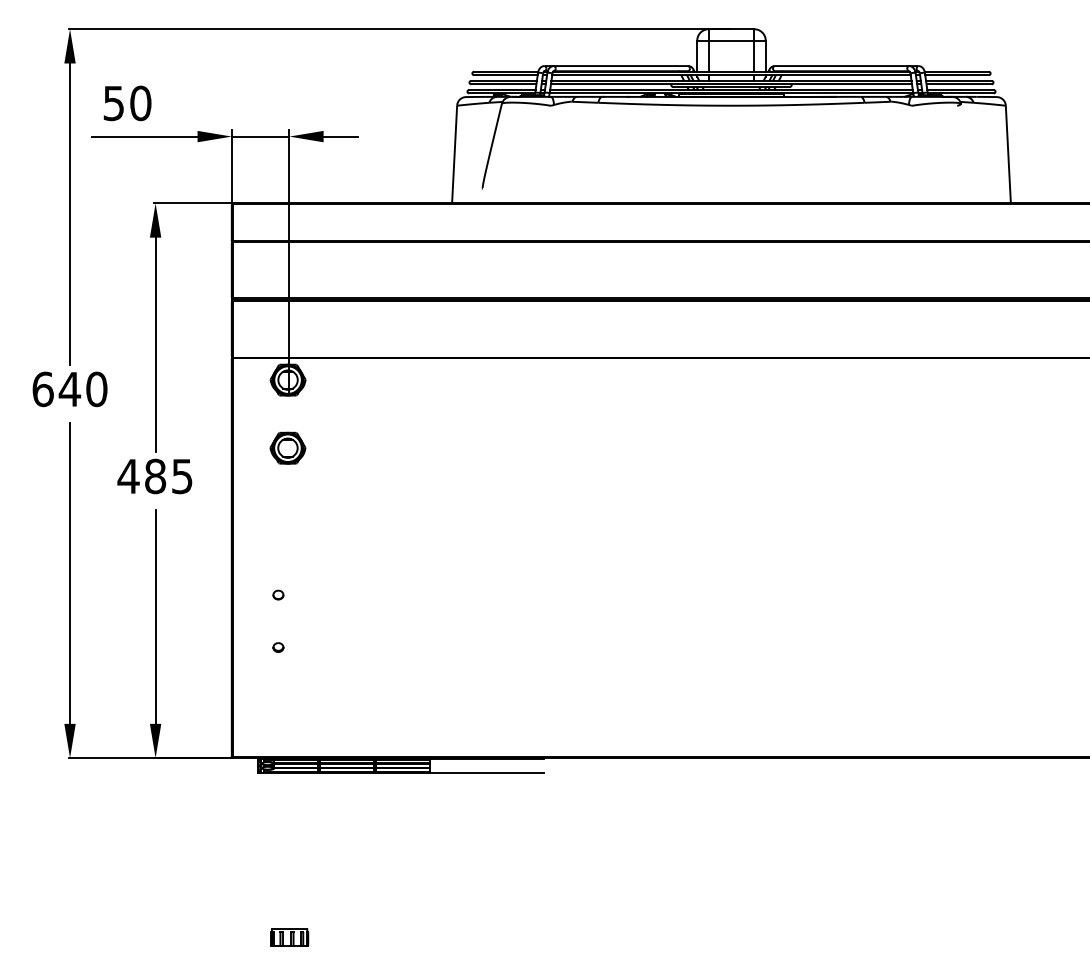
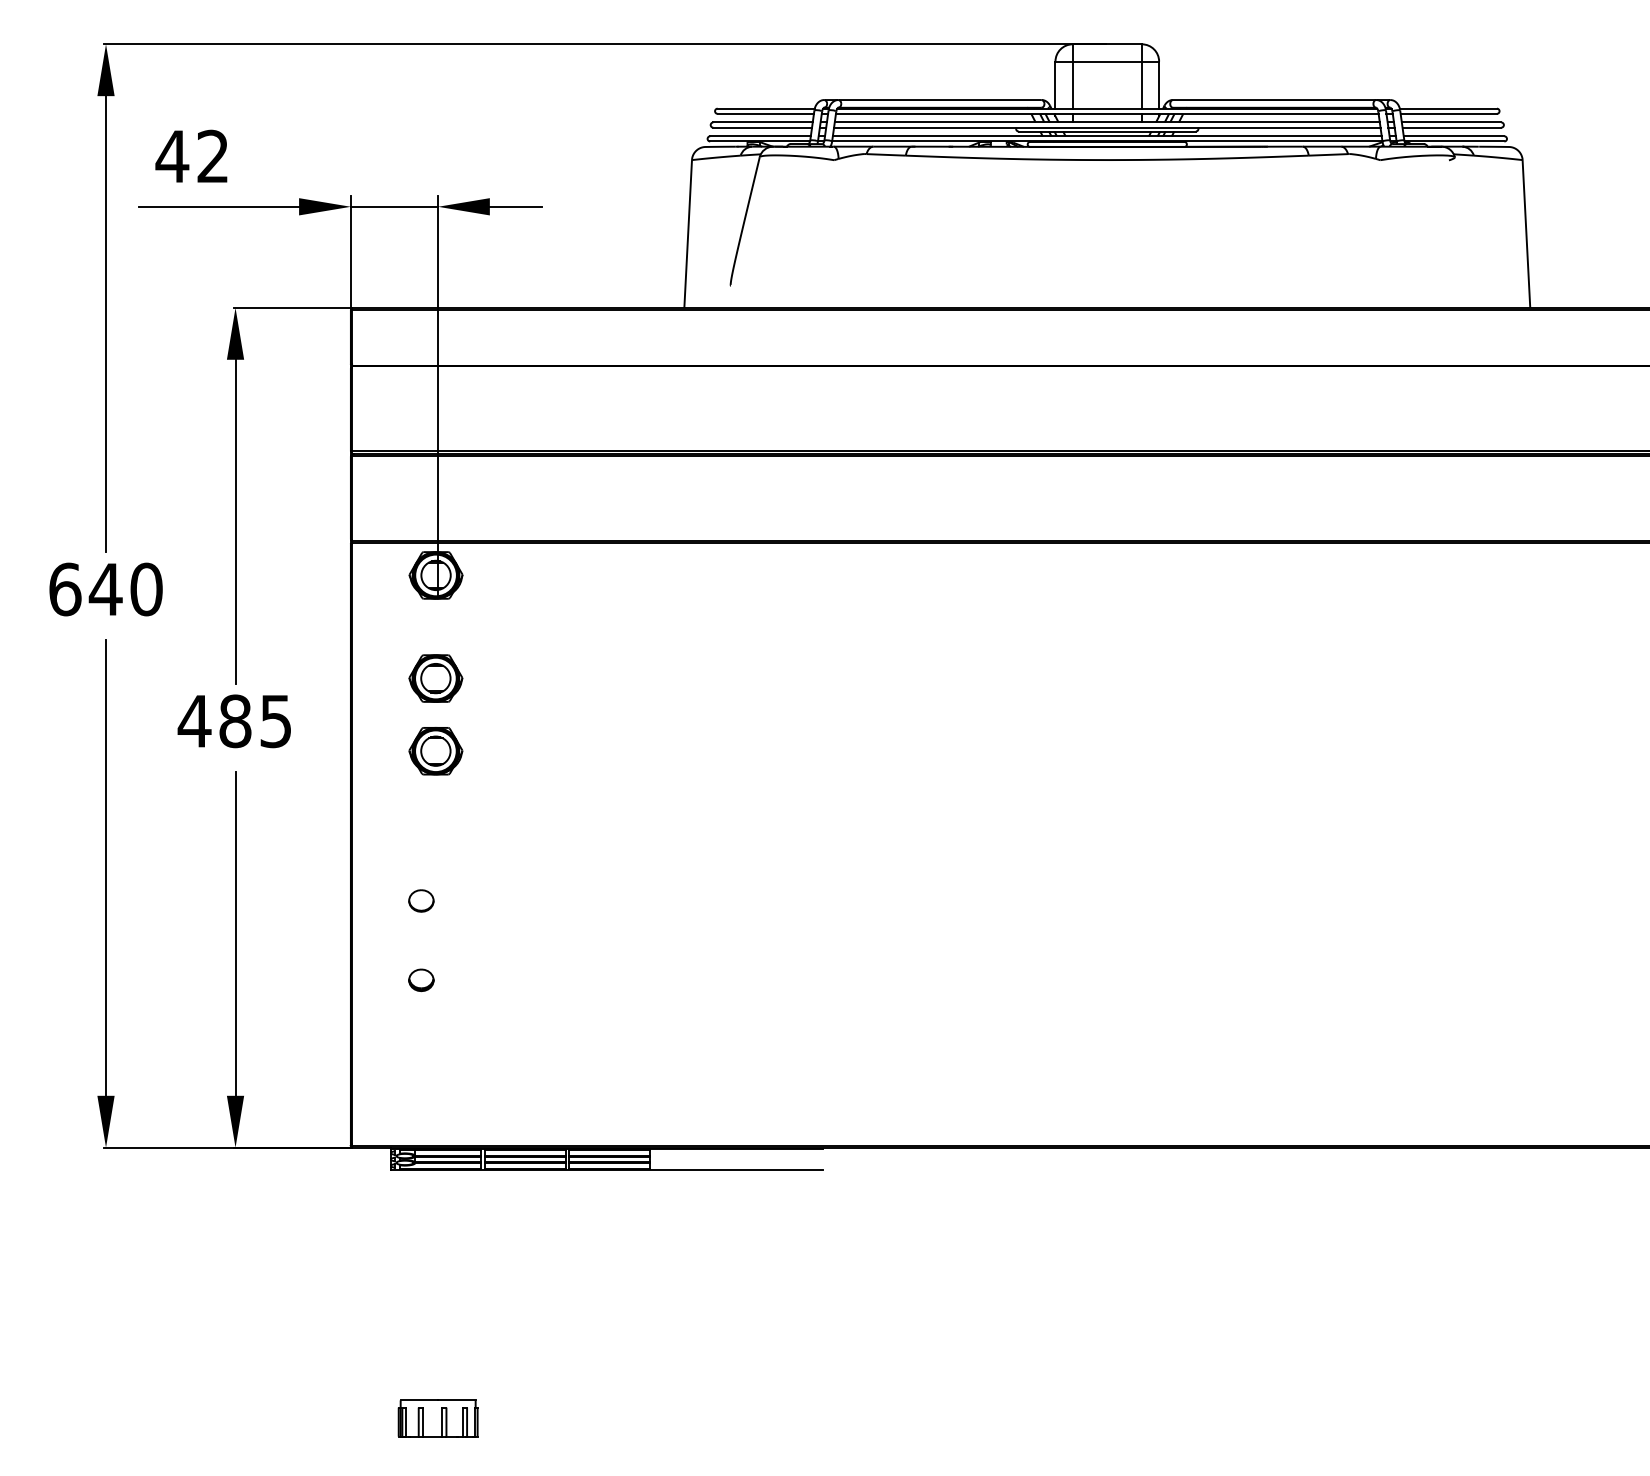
text: (126, 103) -> (191, 156), 50 -> 42
part: (287, 495) -> (435, 750), added
part: (278, 594) -> (421, 899), size x1.6
part: (278, 647) -> (421, 980), size x1.6
part: (289, 937) -> (438, 1419), size x1.4

